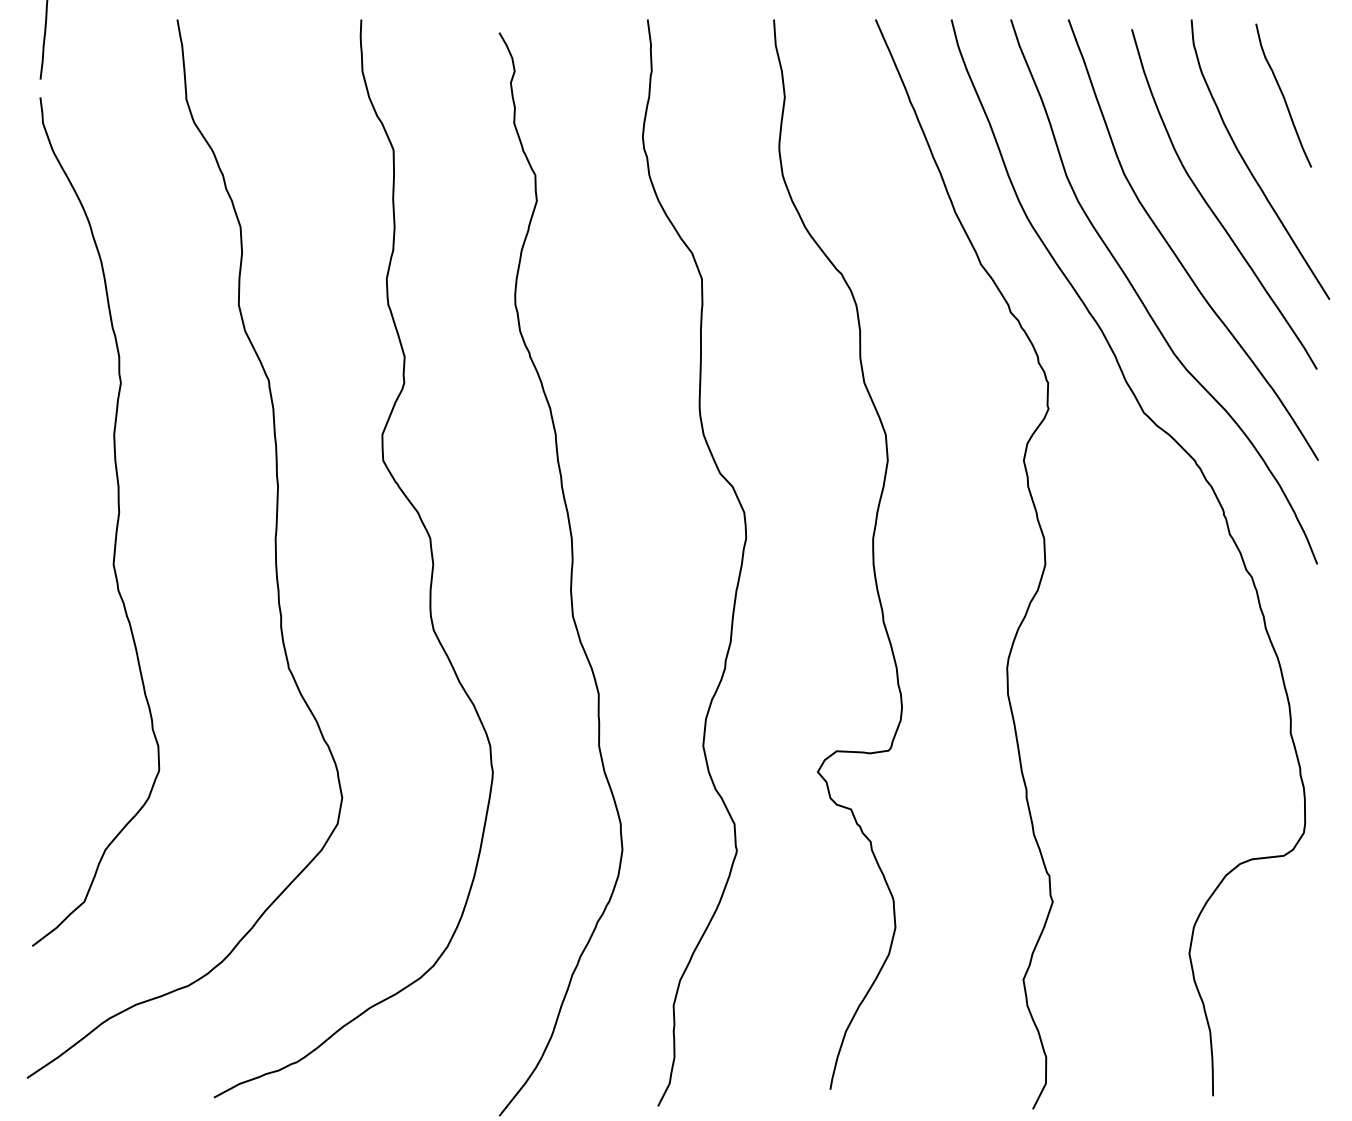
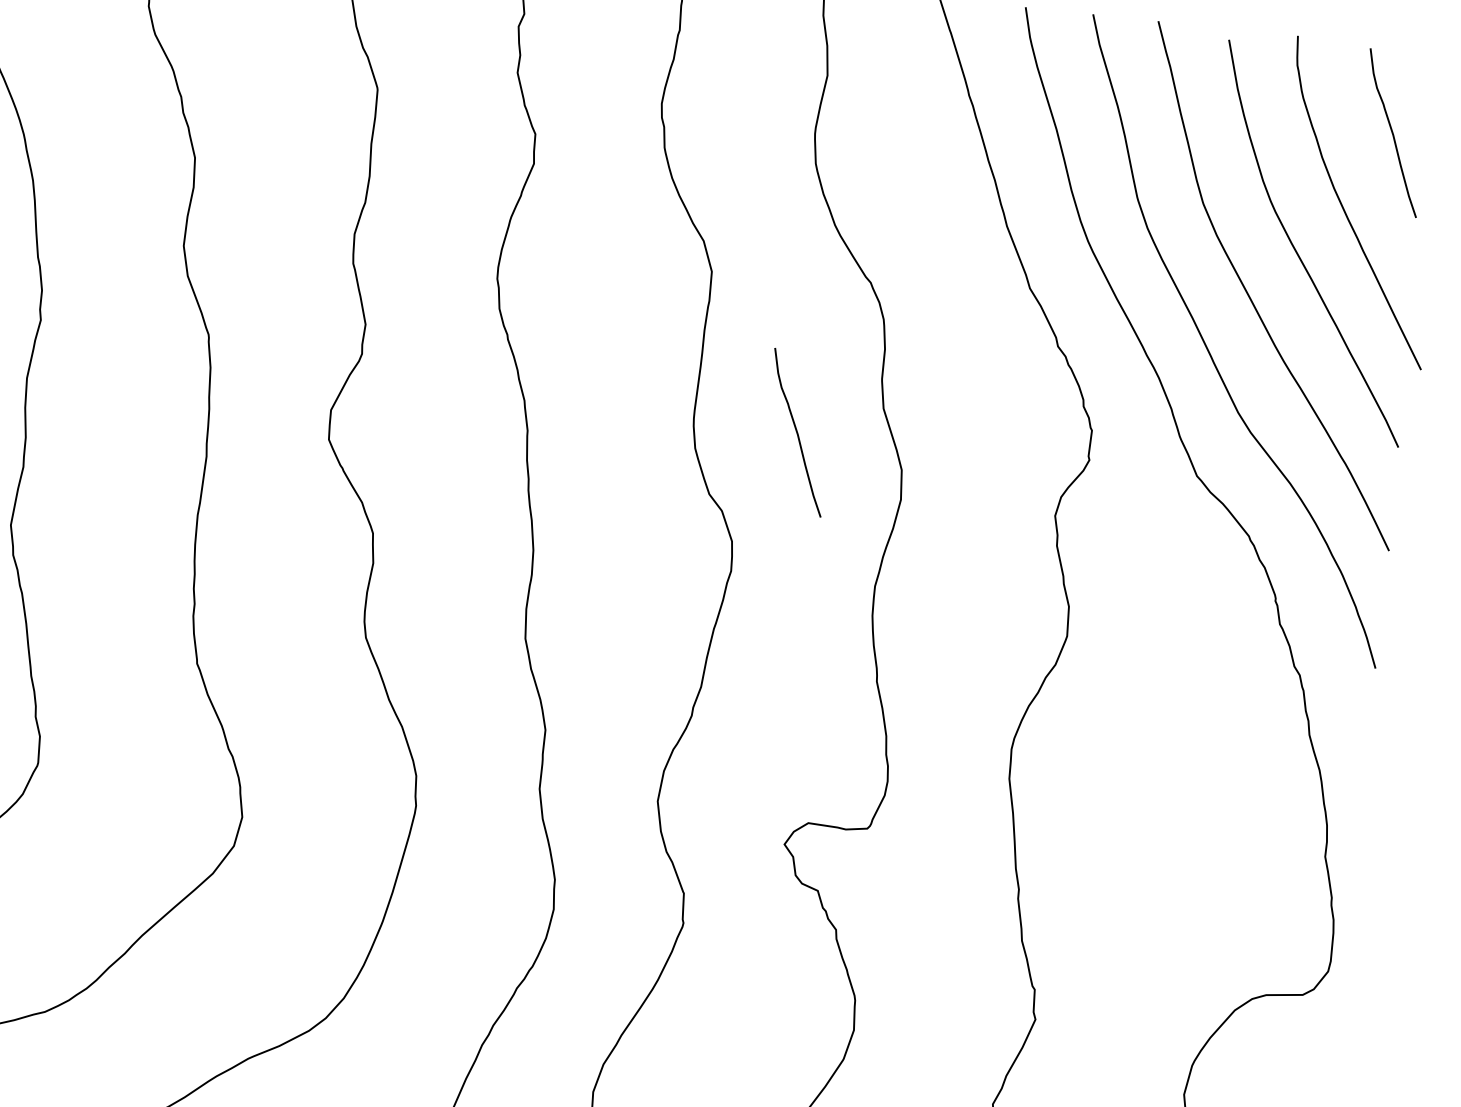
curve: (791, 411) -> (797, 432), added

